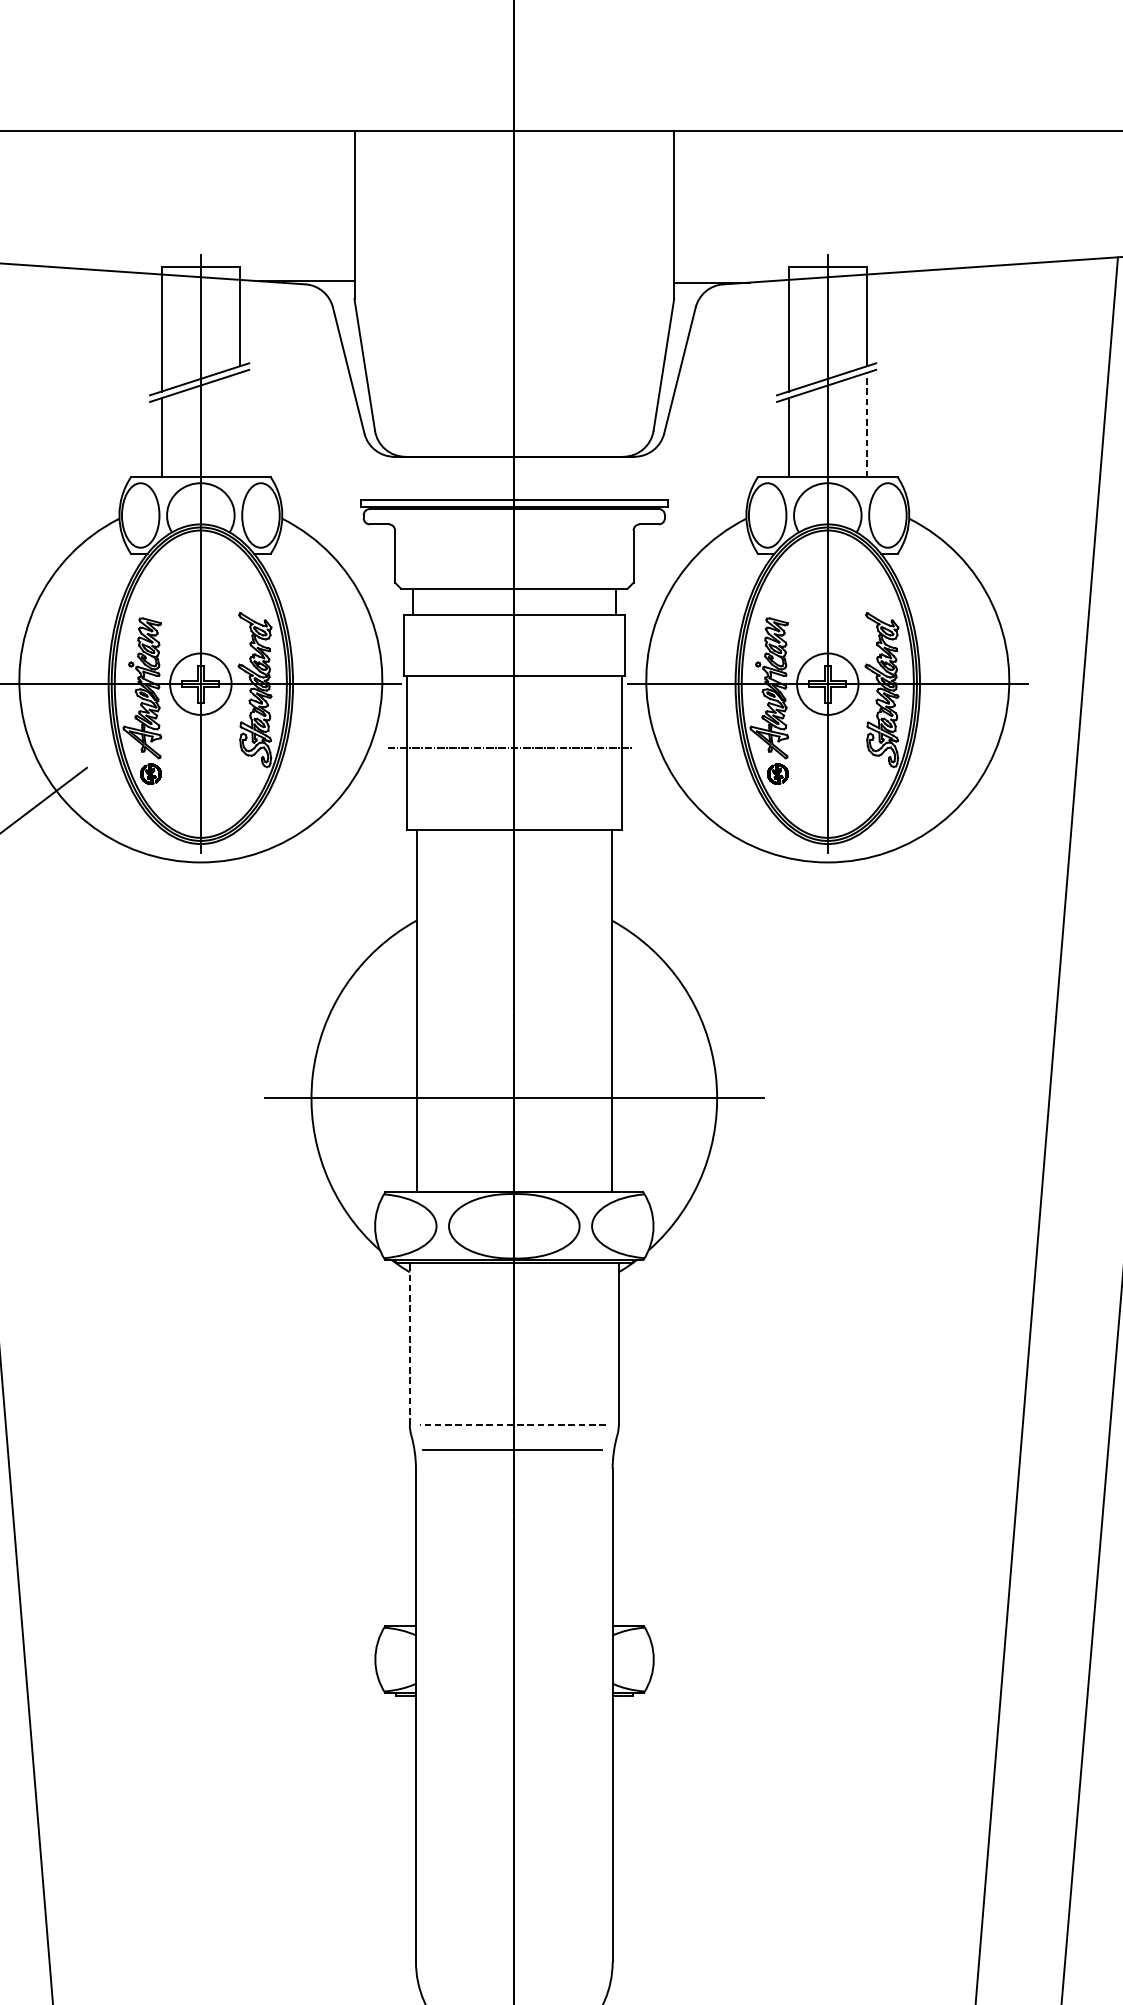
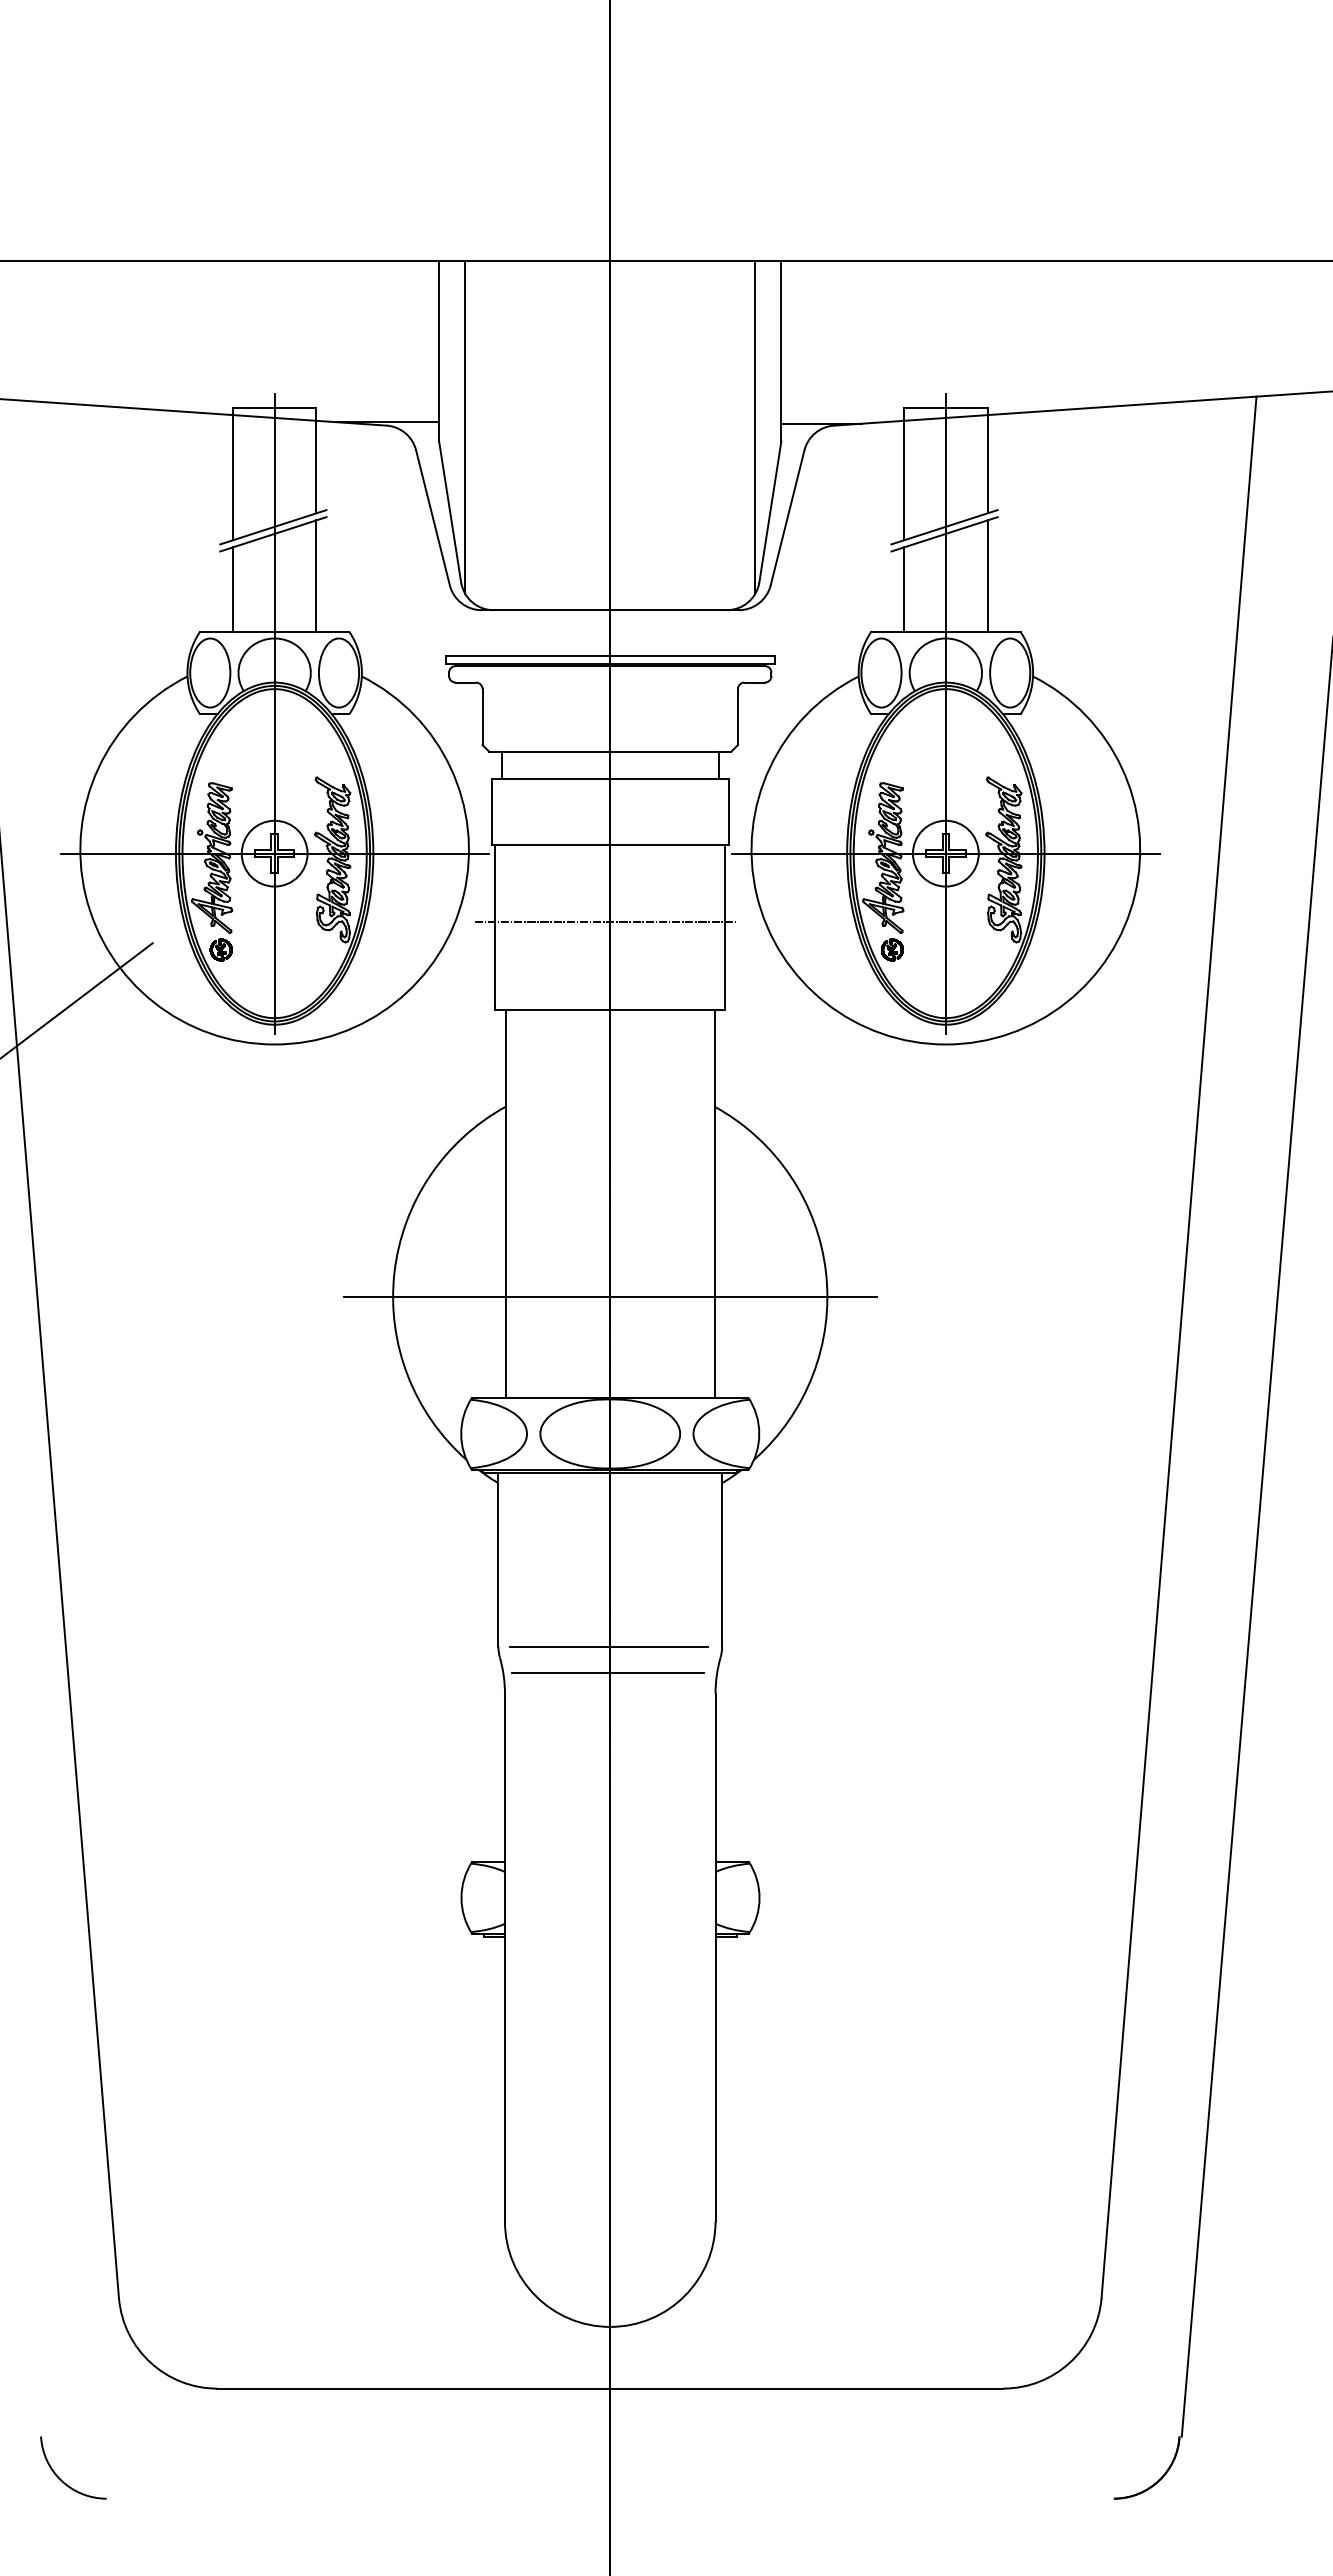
line: (379, 286) -> (465, 427), added
line: (649, 286) -> (755, 427), added
line: (239, 424) -> (316, 575), added
line: (866, 425) -> (987, 576), dashed -> solid
line: (409, 1344) -> (498, 1560), dashed -> solid
line: (512, 1424) -> (608, 1646), dashed -> solid

